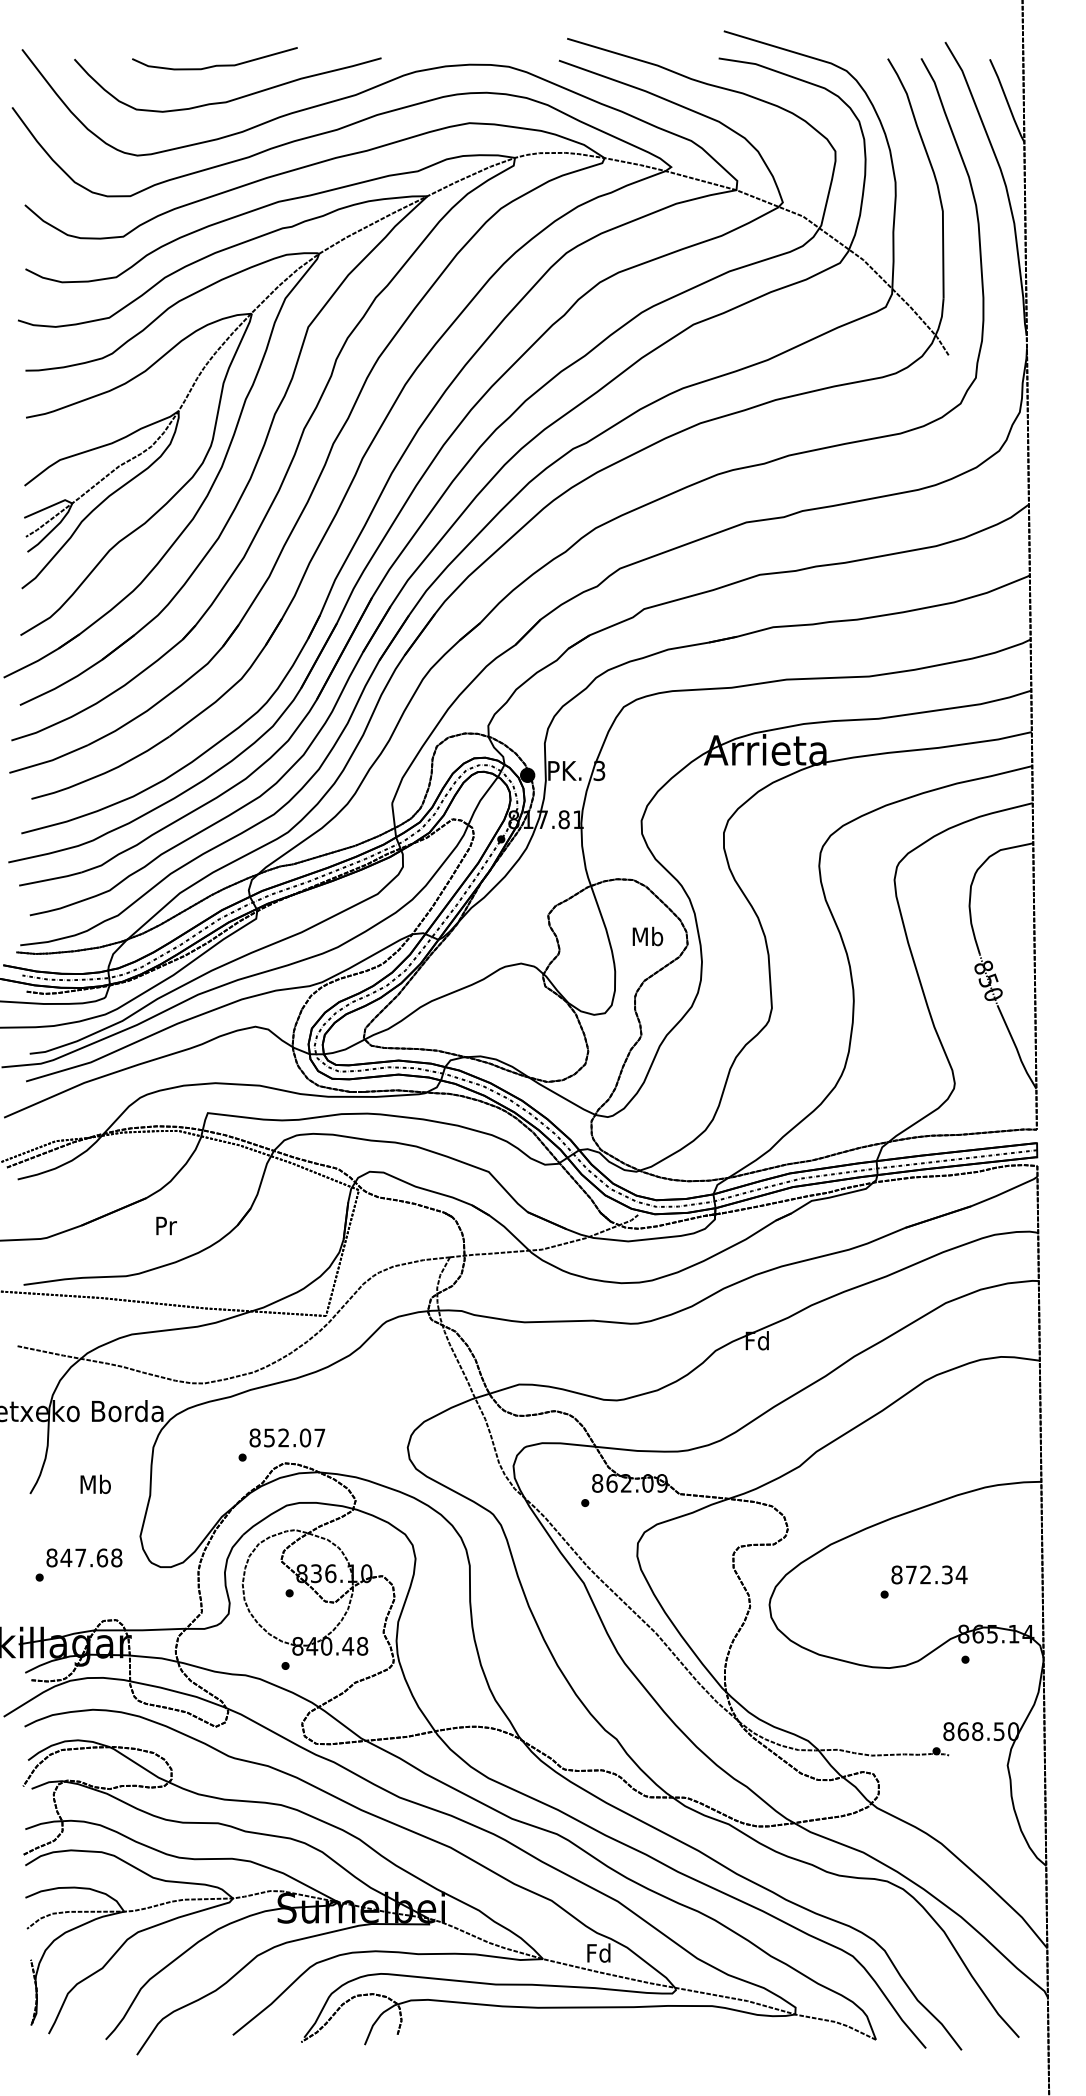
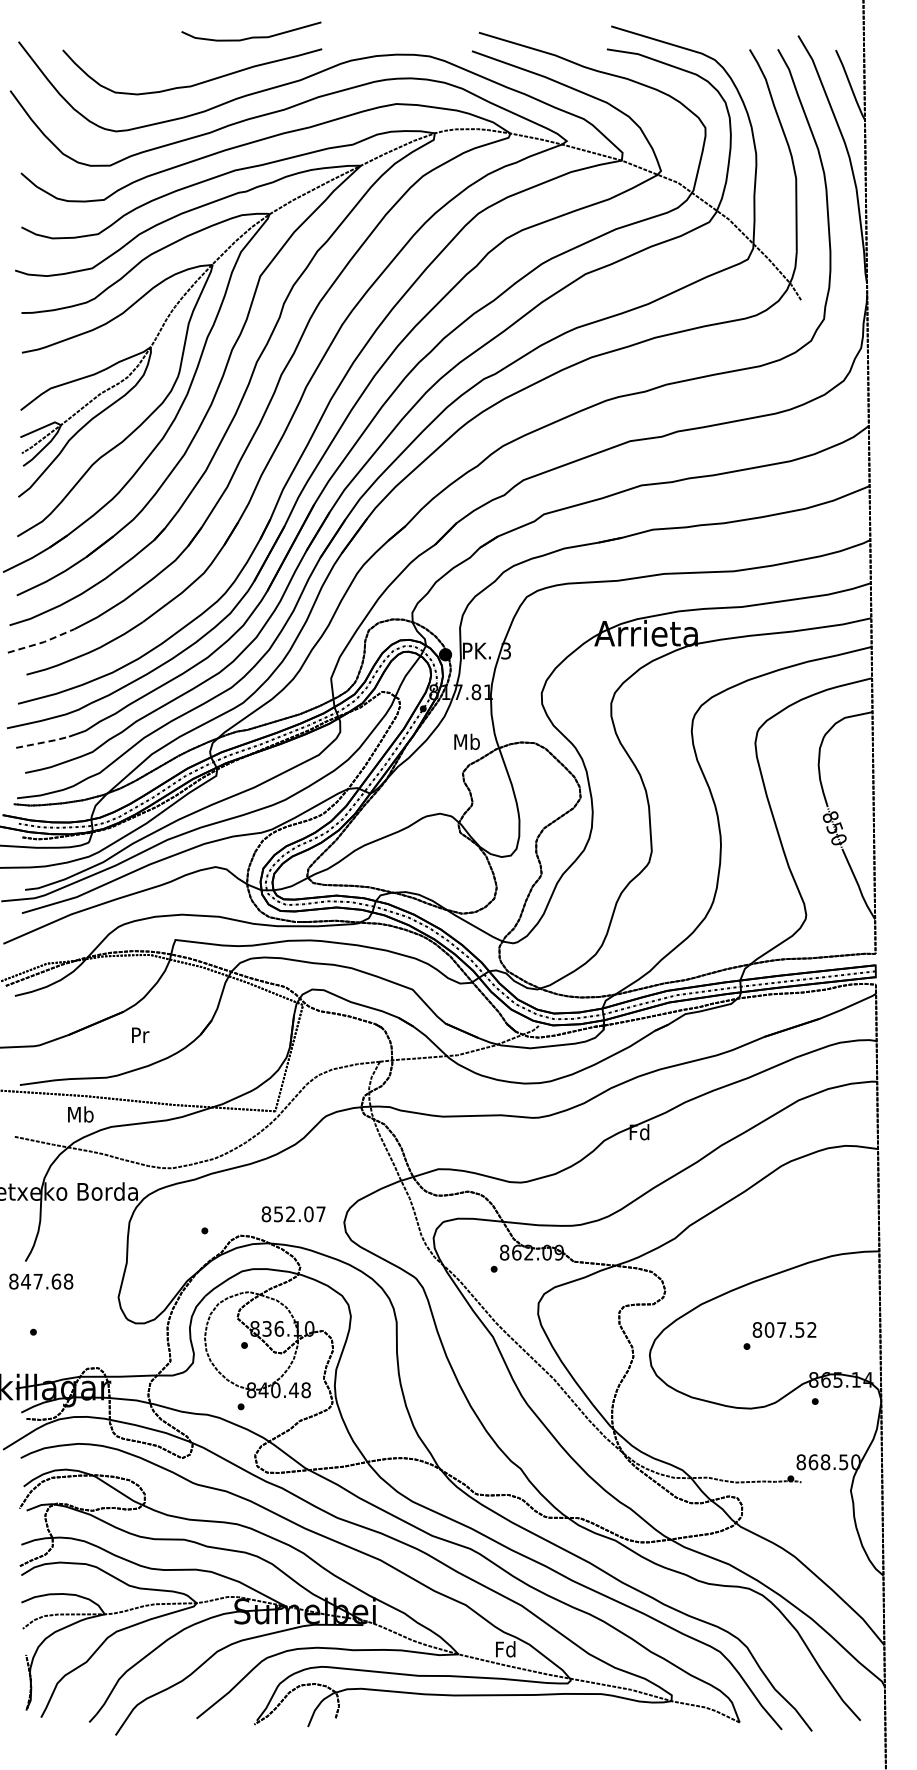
curve: (214, 64) -> (251, 36), moved
line: (50, 760) -> (42, 642), solid -> dashed
line: (51, 879) -> (43, 742), solid -> dashed
text: (647, 936) -> (466, 741), moved
text: (287, 1438) -> (293, 1214), moved
text: (95, 1484) -> (80, 1114), moved
text: (84, 1557) -> (41, 1281), moved
text: (936, 1574) -> (790, 1329), 872.34 -> 807.52

